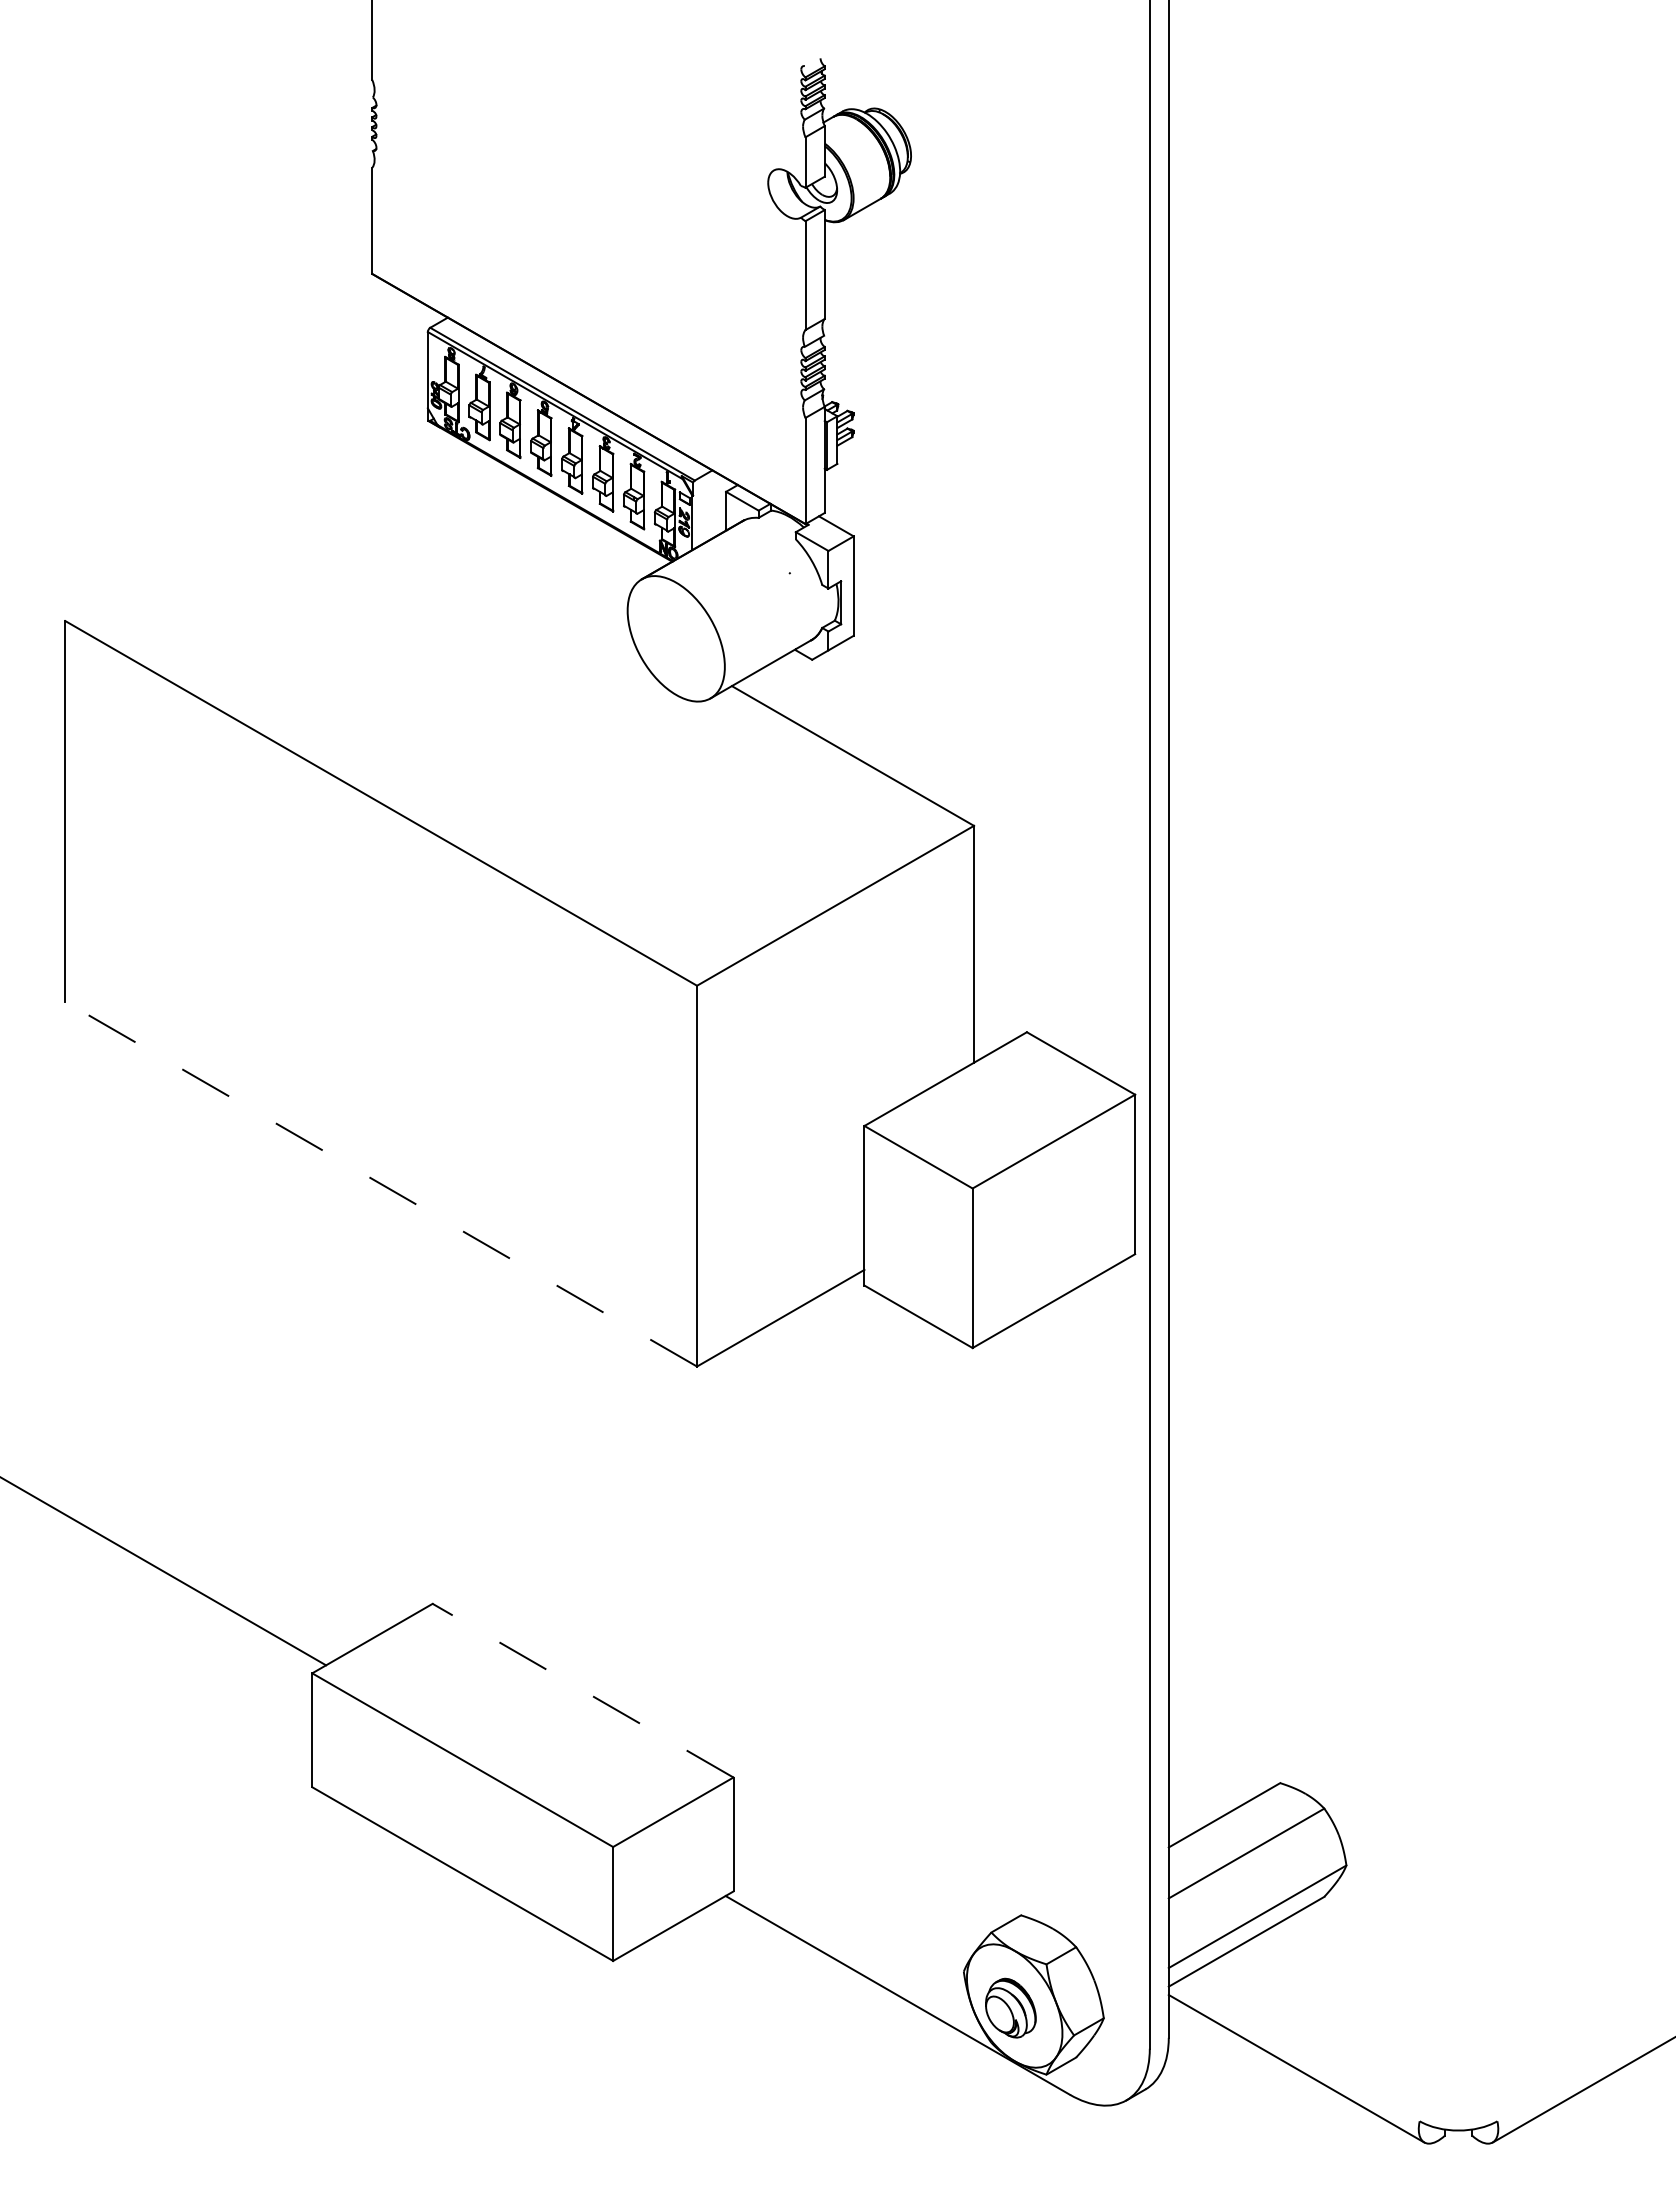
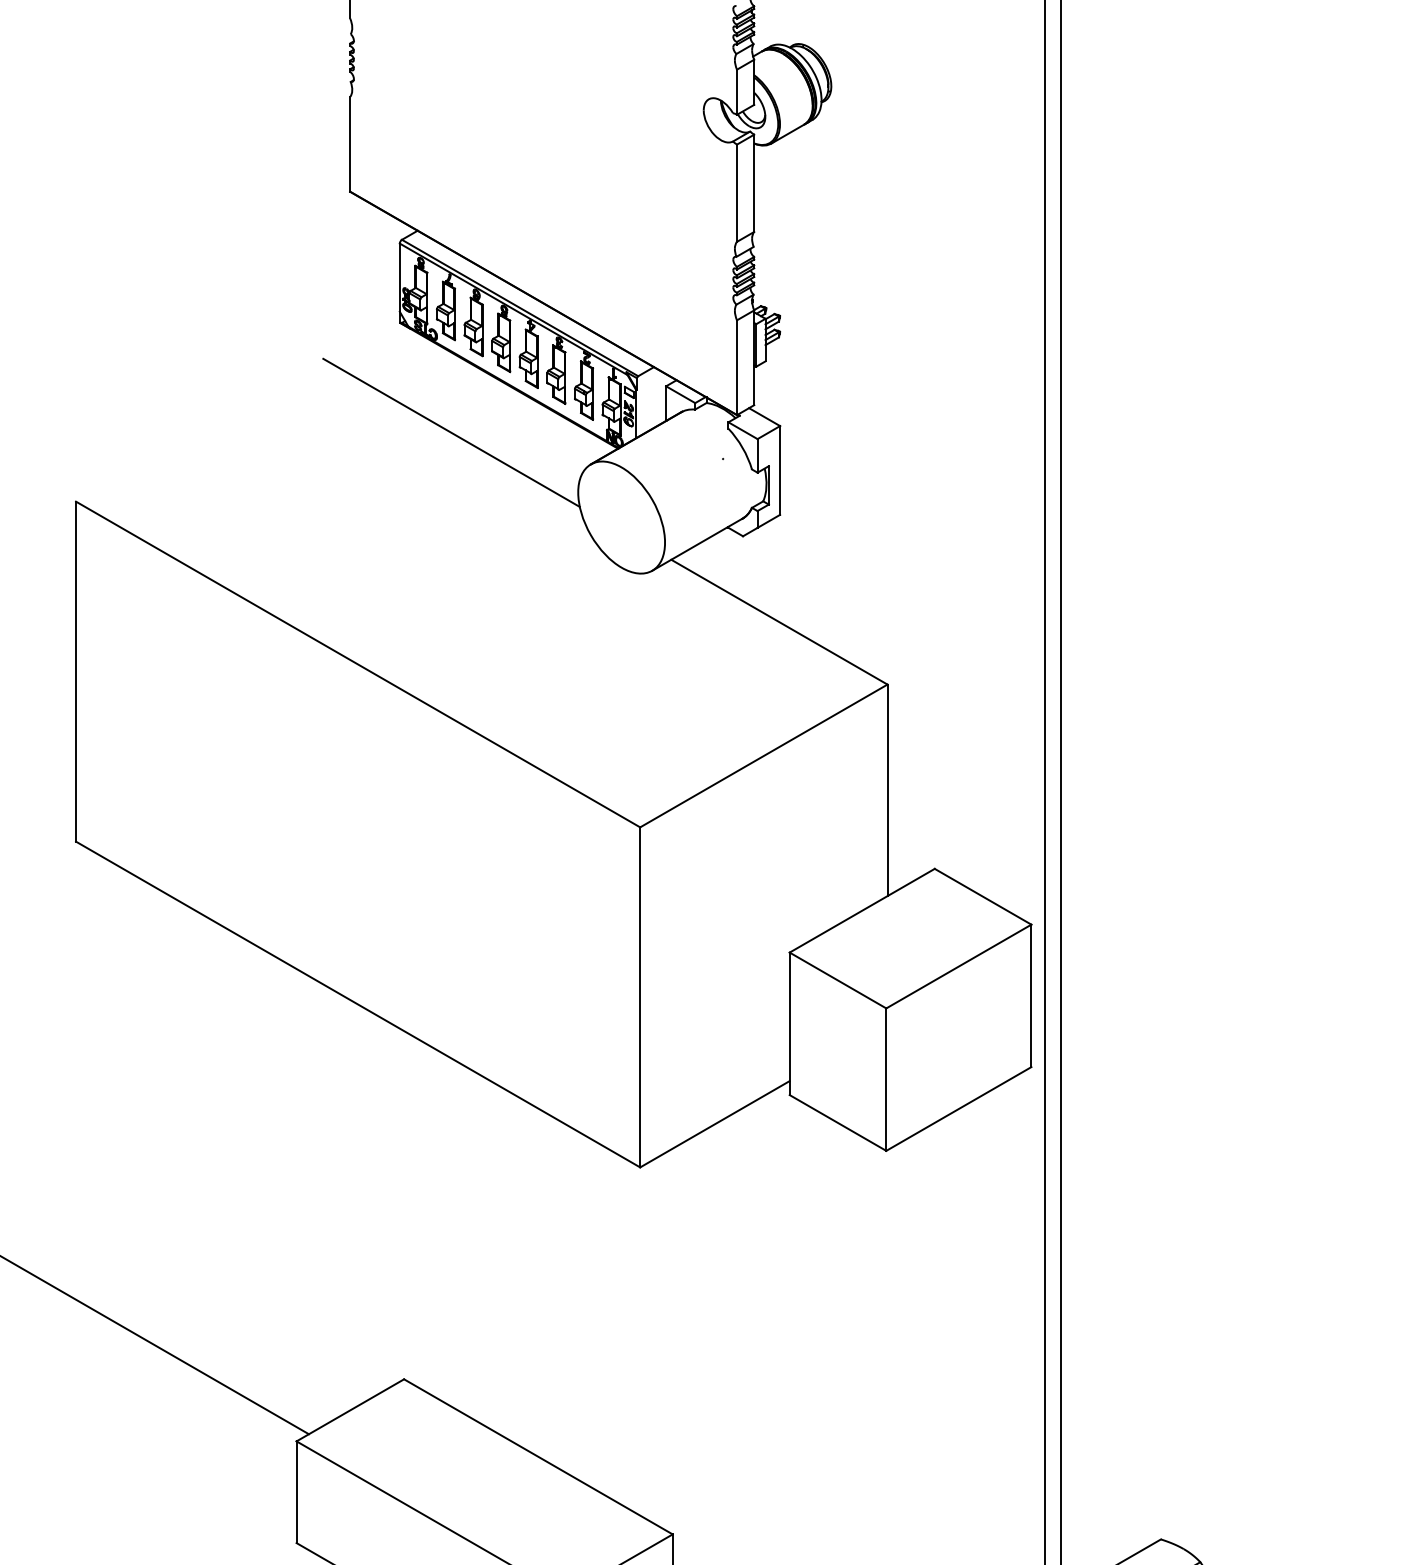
line: (485, 543) -> (451, 432), added
line: (381, 1184) -> (358, 1004), dashed -> solid
line: (583, 1690) -> (538, 1456), dashed -> solid

